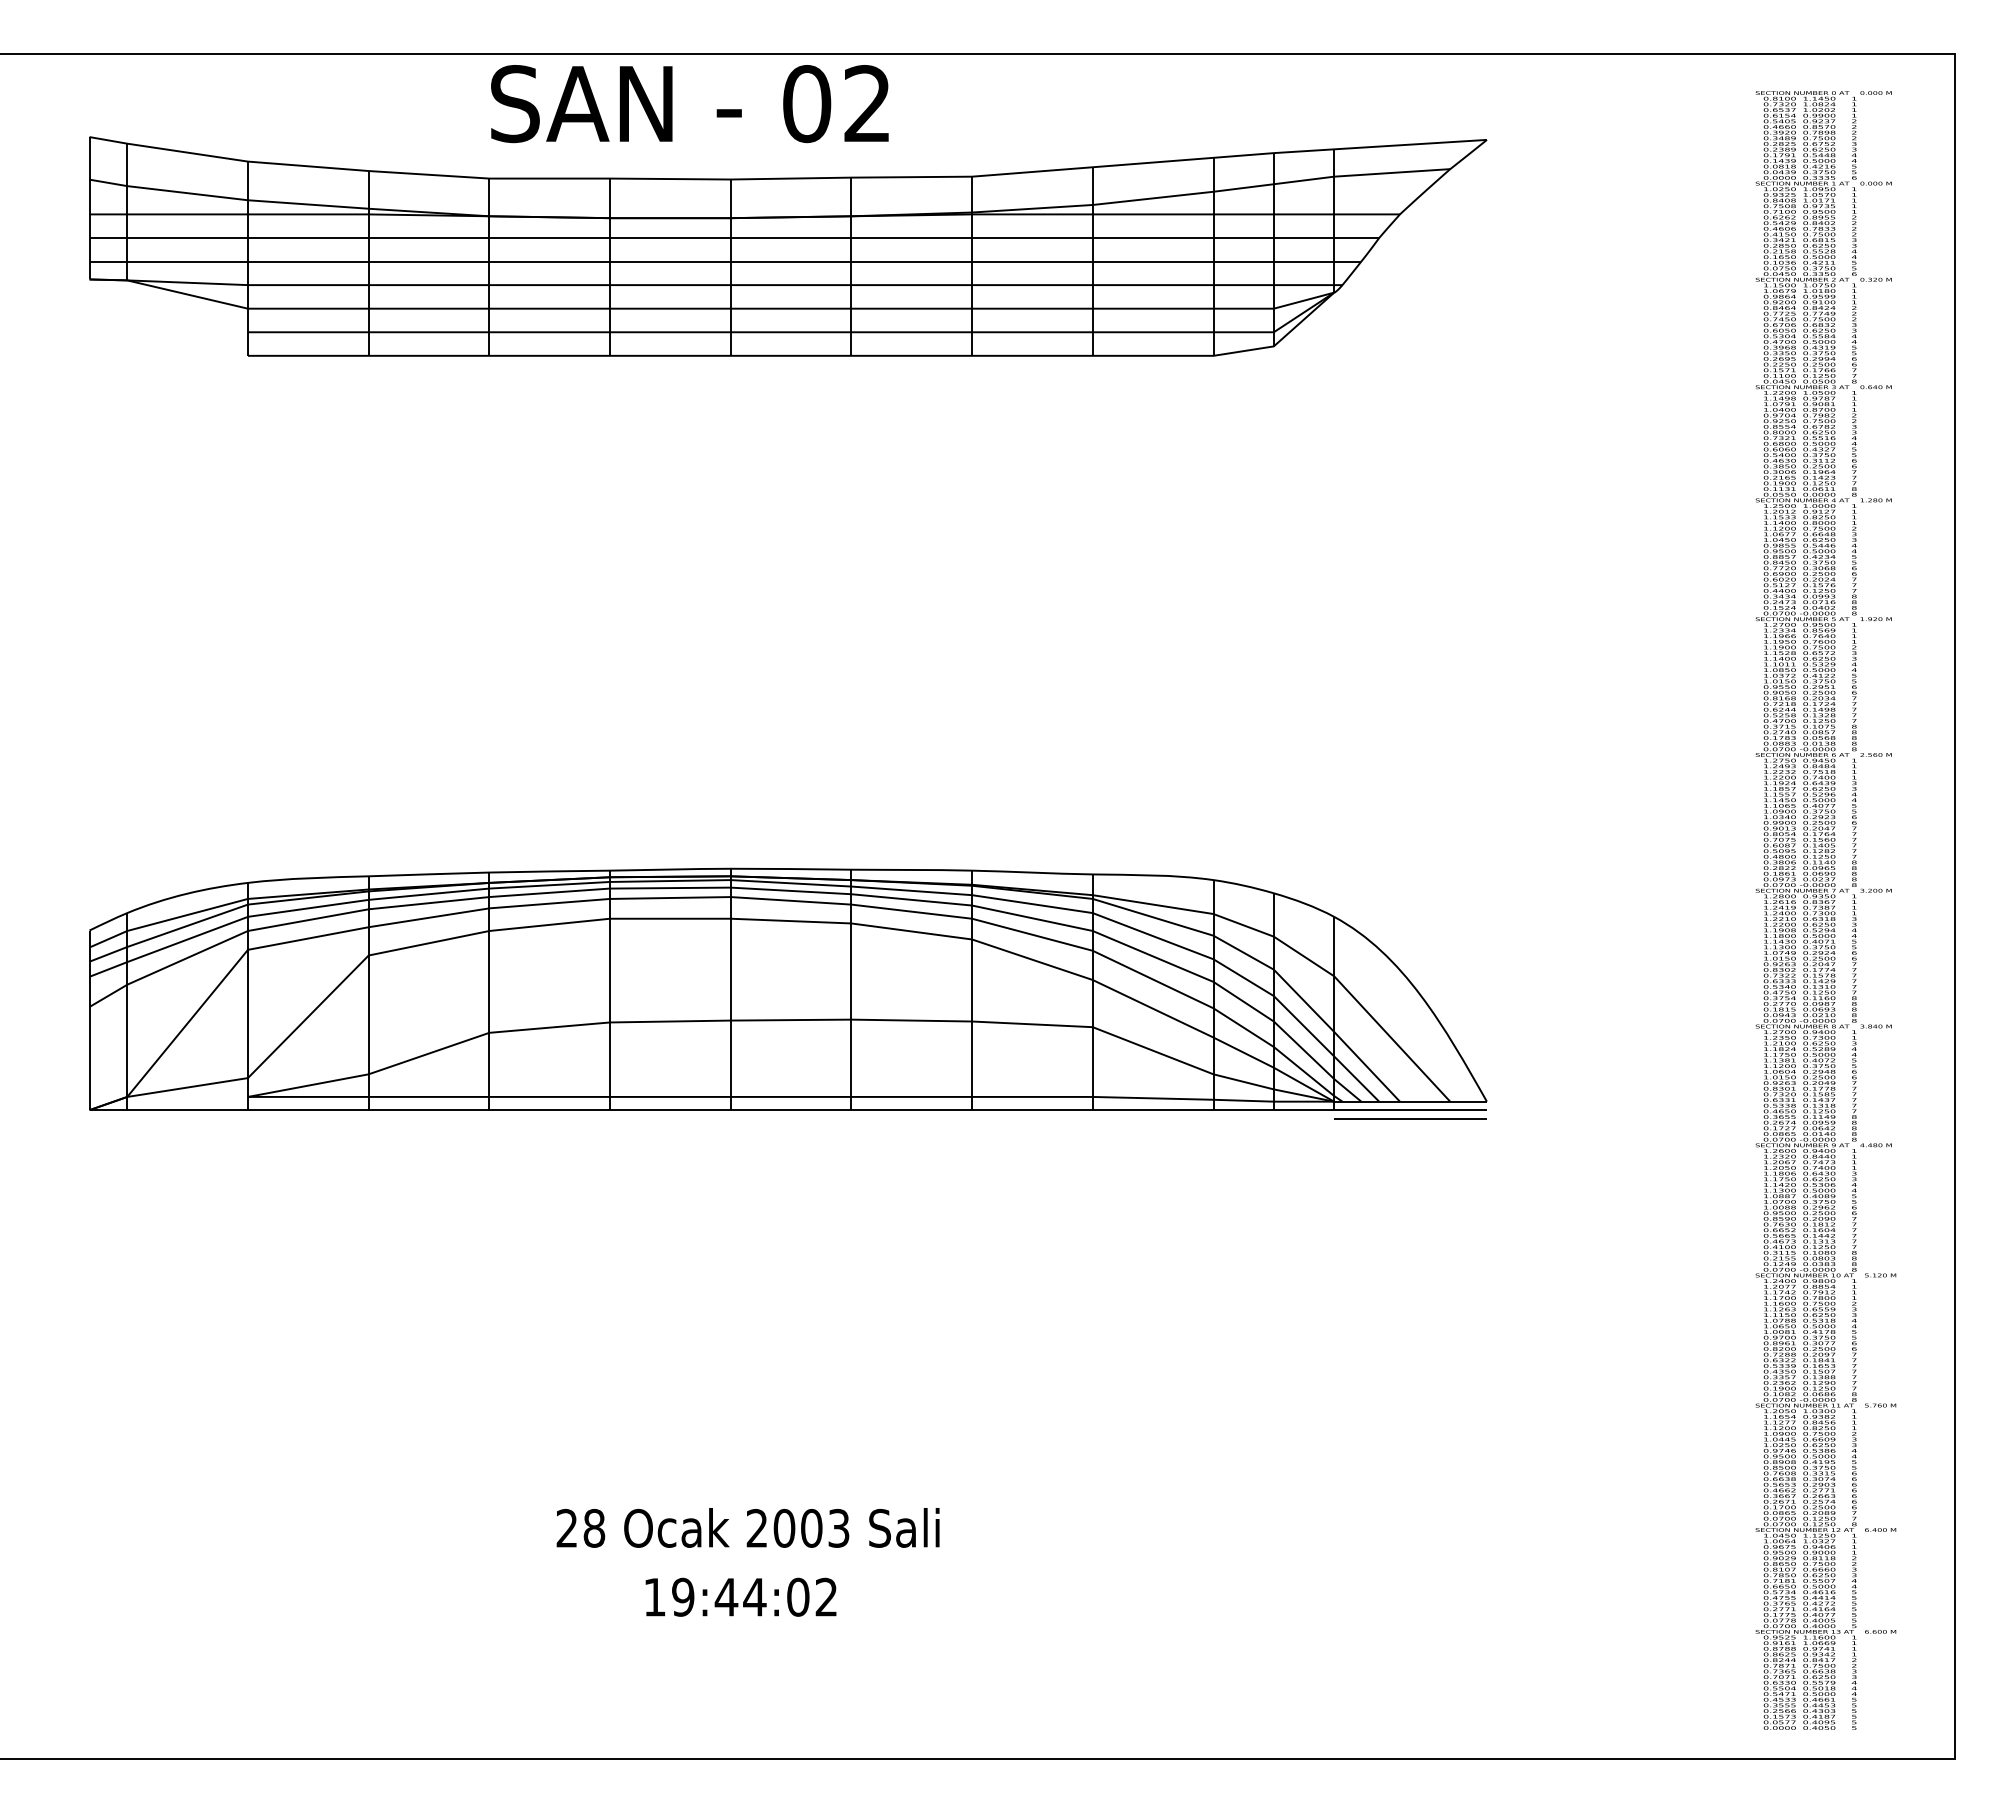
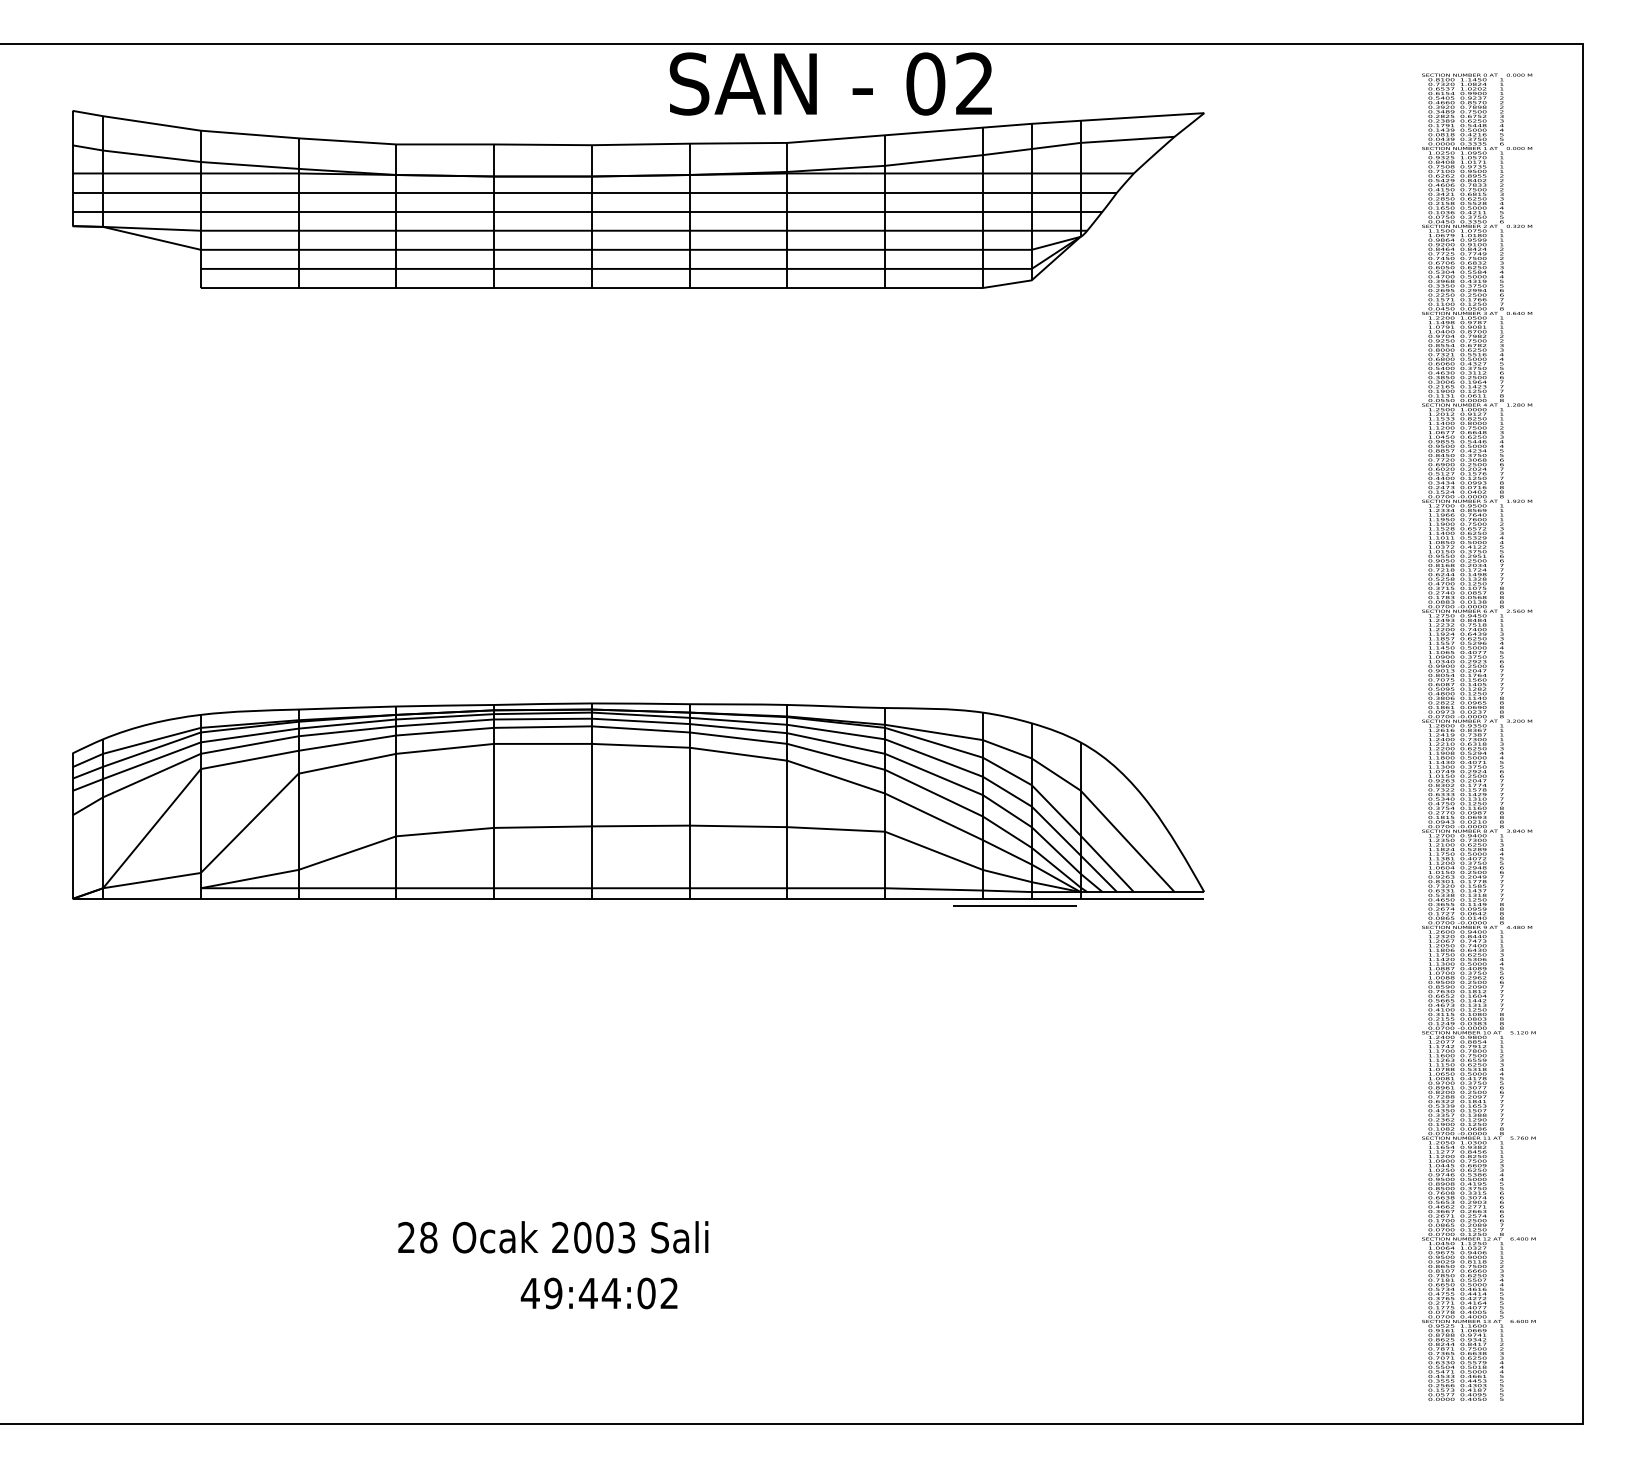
text: (689, 104) -> (830, 84), moved
line: (1410, 1118) -> (1015, 905), moved
text: (747, 1527) -> (552, 1236), moved
text: (654, 1597) -> (530, 1293), 19:44:02 -> 49:44:02

